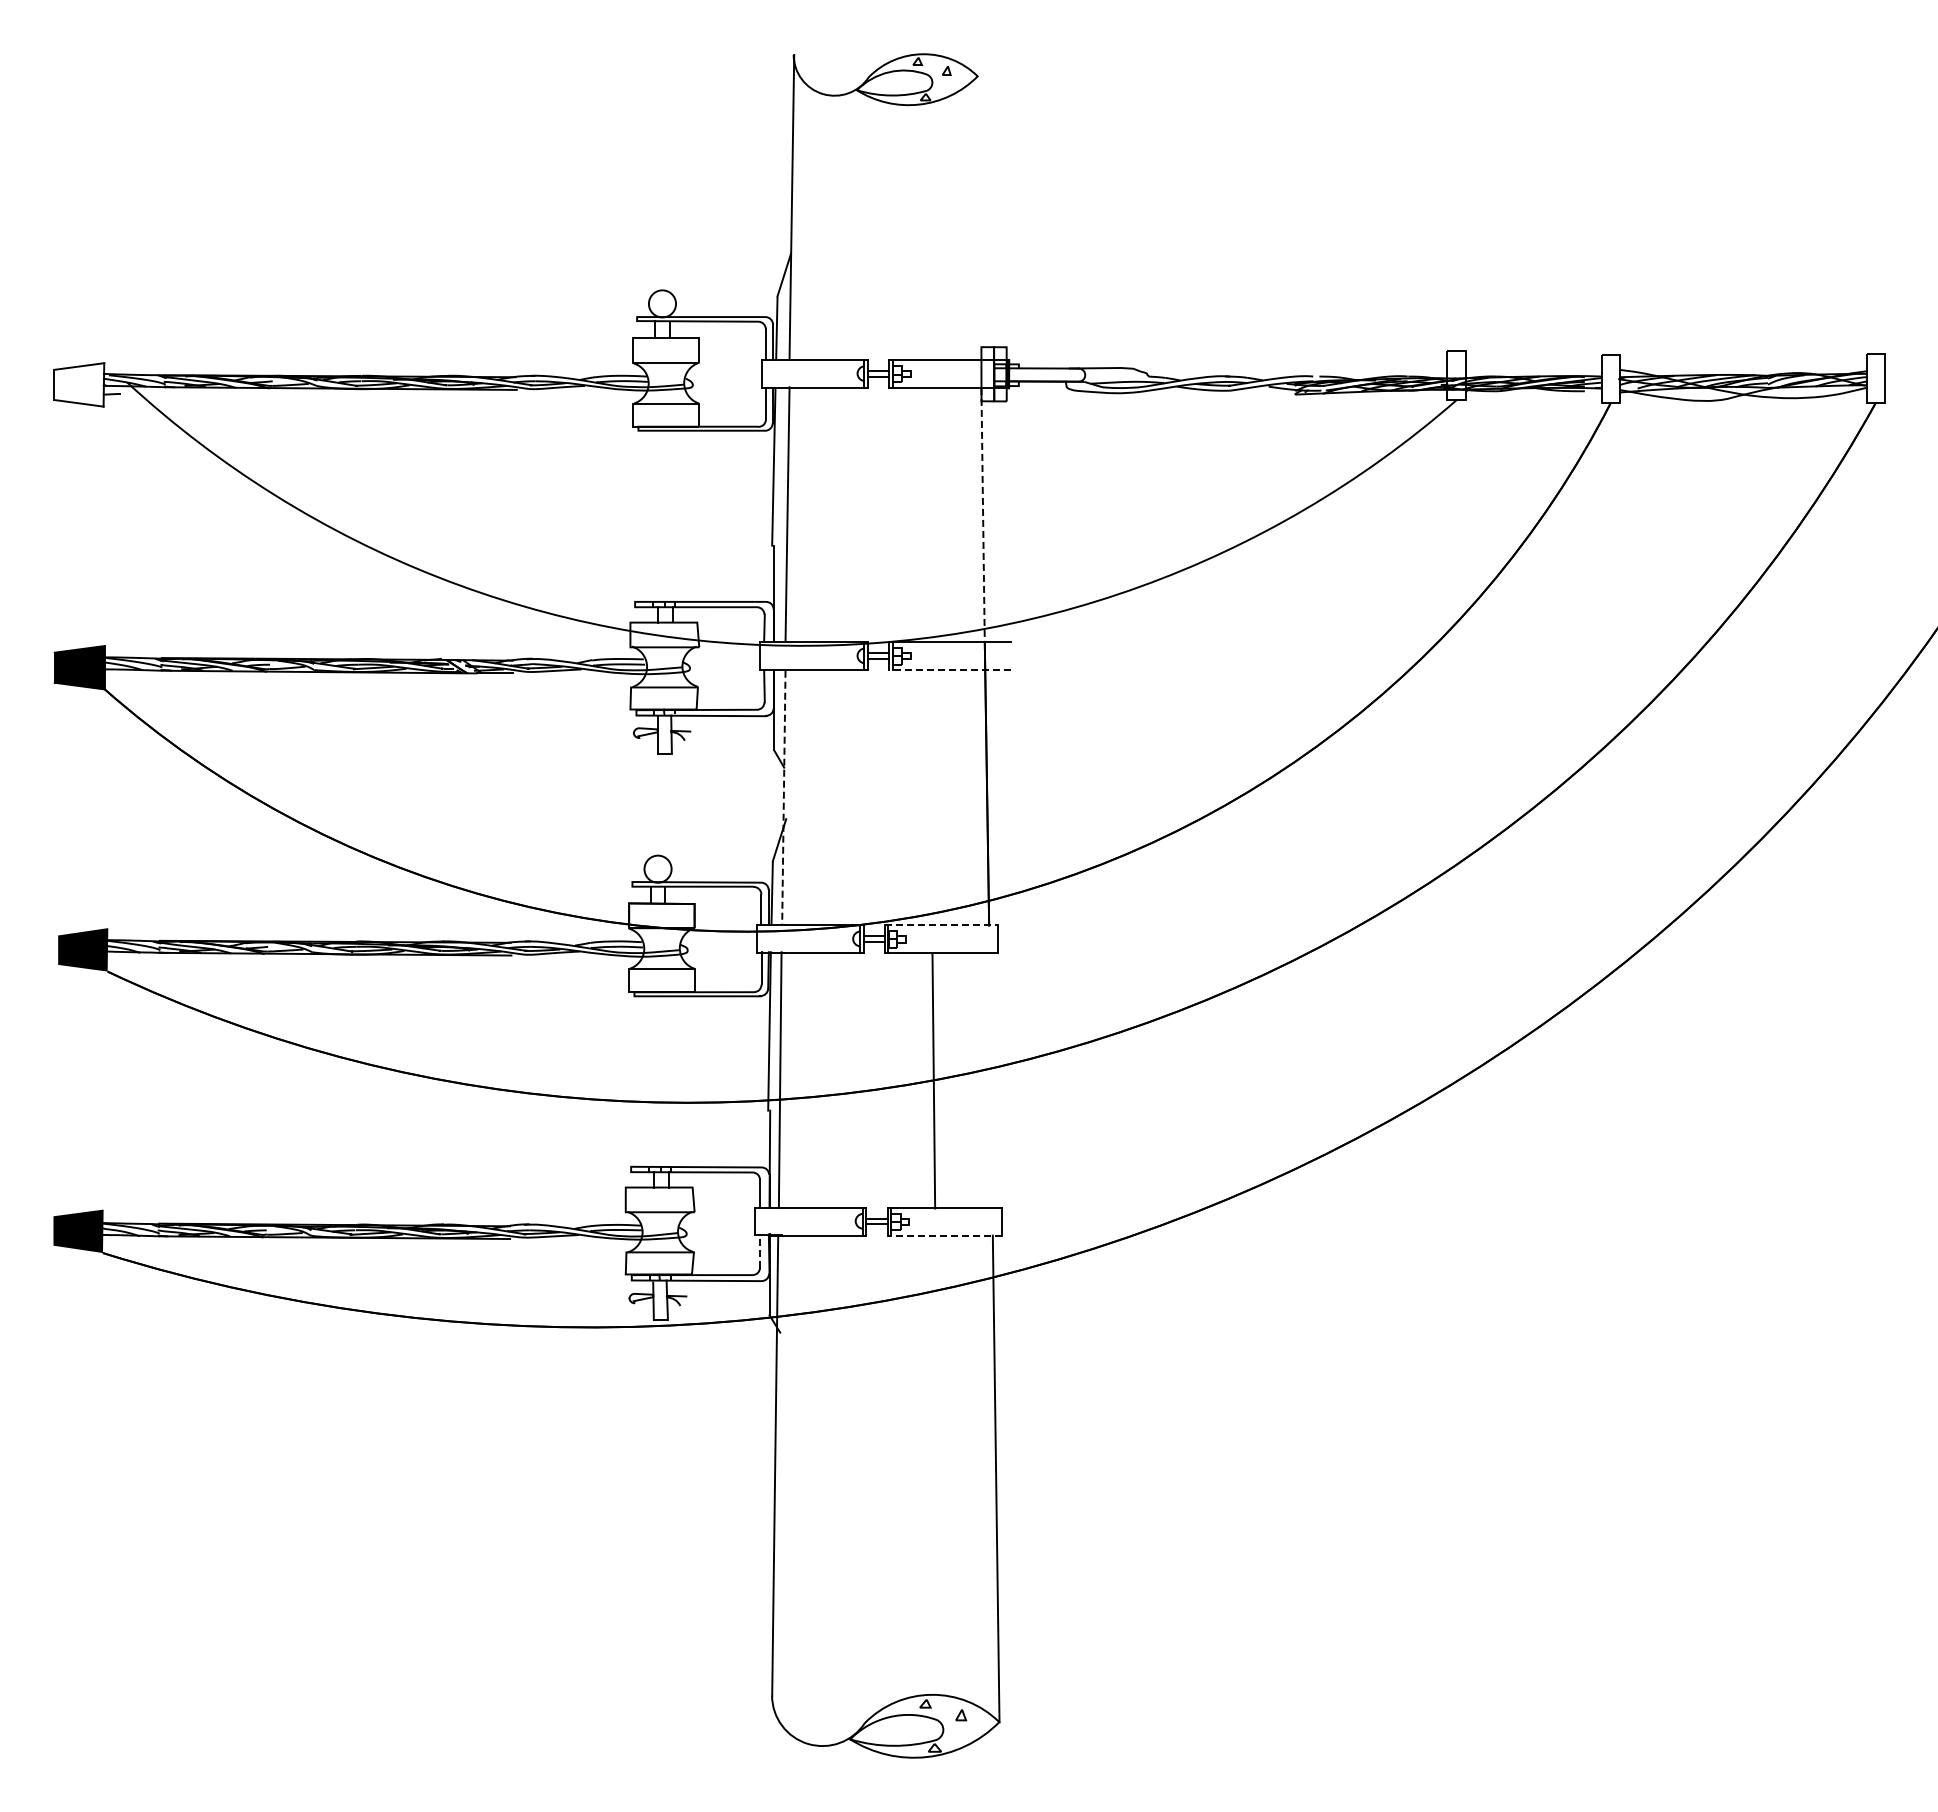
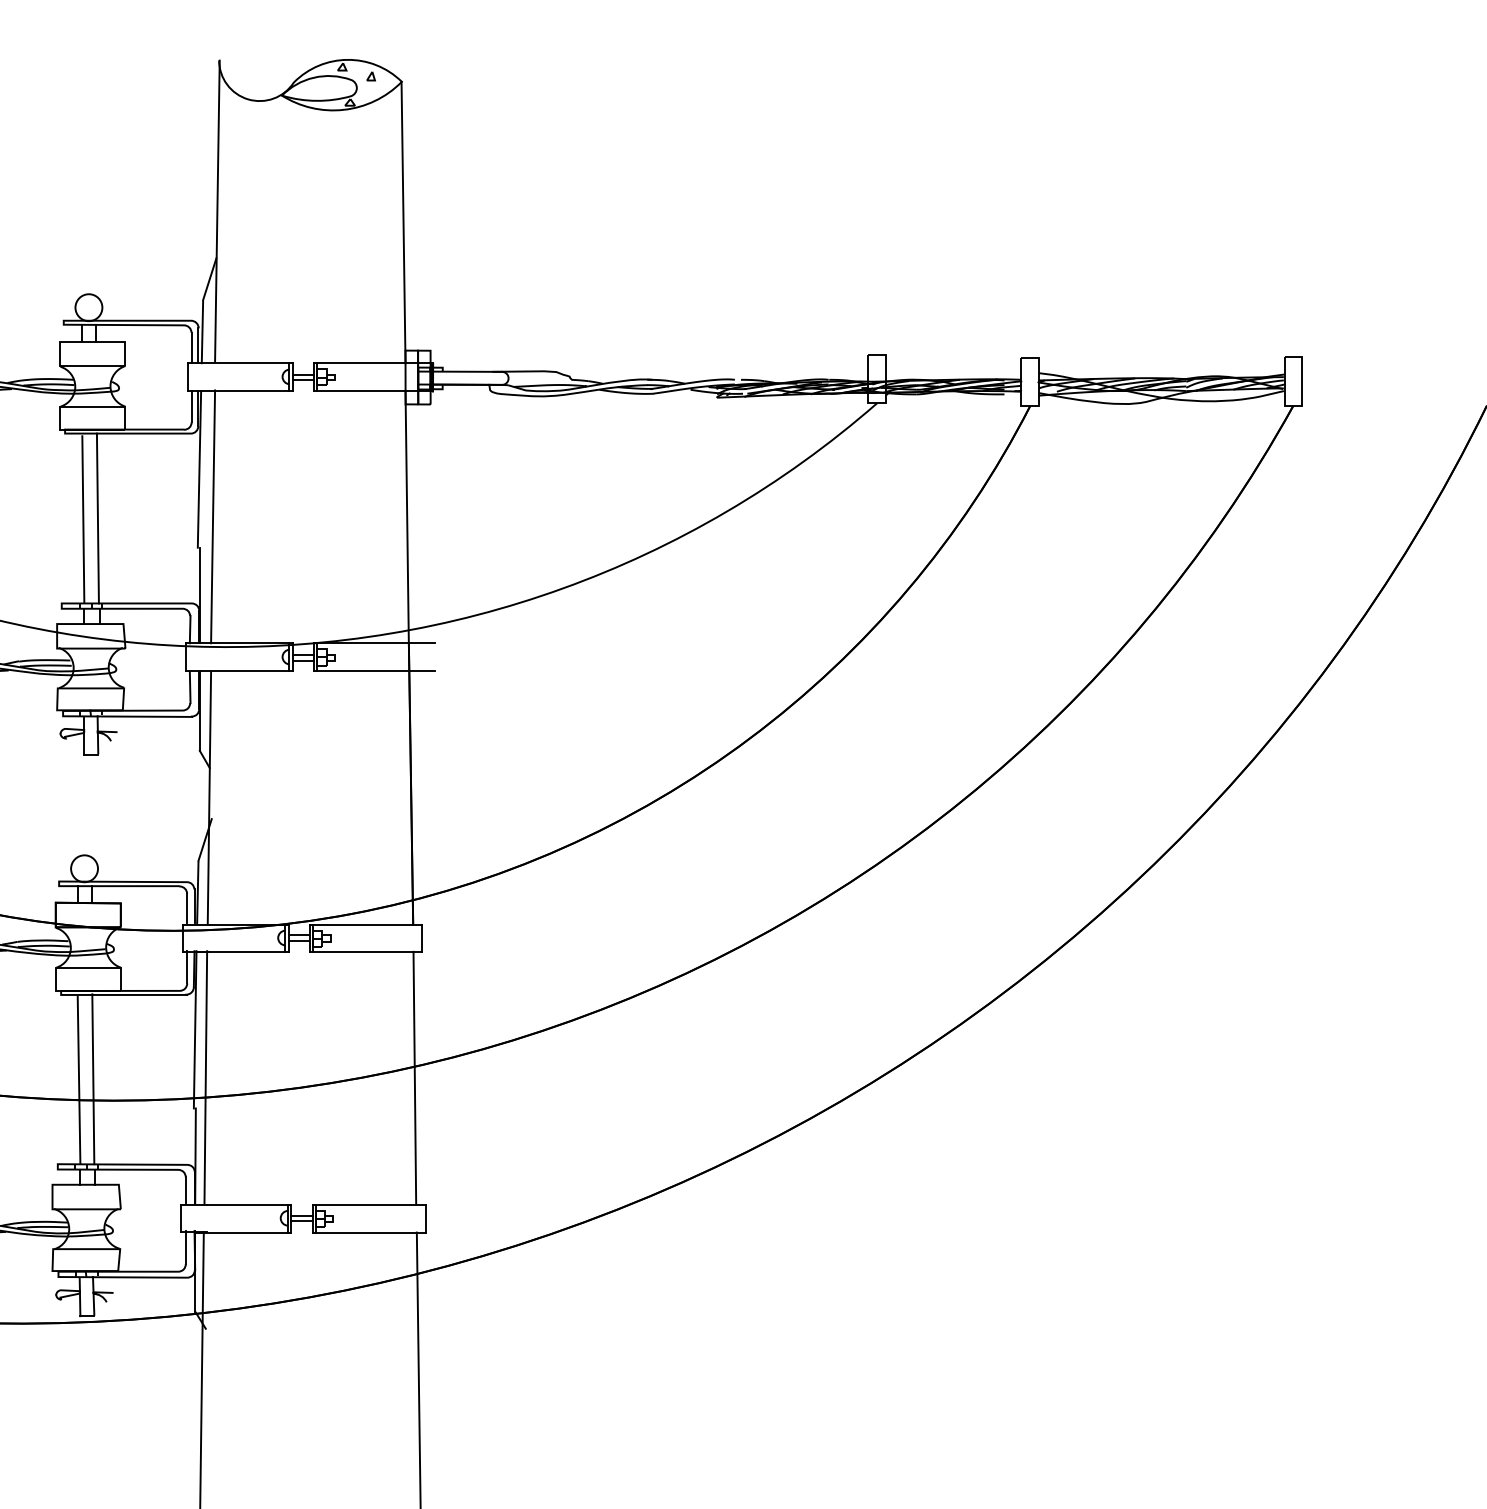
line: (979, 217) -> (403, 221), added
line: (671, 515) -> (97, 517), added
line: (983, 515) -> (407, 517), dashed -> solid
line: (656, 517) -> (83, 519), added
line: (950, 670) -> (374, 671), dashed -> solid
line: (783, 797) -> (209, 797), dashed -> solid
line: (942, 925) -> (366, 924), dashed -> solid
line: (666, 1080) -> (92, 1078), added
line: (933, 1080) -> (414, 1077), moved
line: (652, 1082) -> (79, 1080), added
line: (944, 1235) -> (368, 1232), dashed -> solid
line: (760, 1251) -> (186, 1248), dashed -> solid

